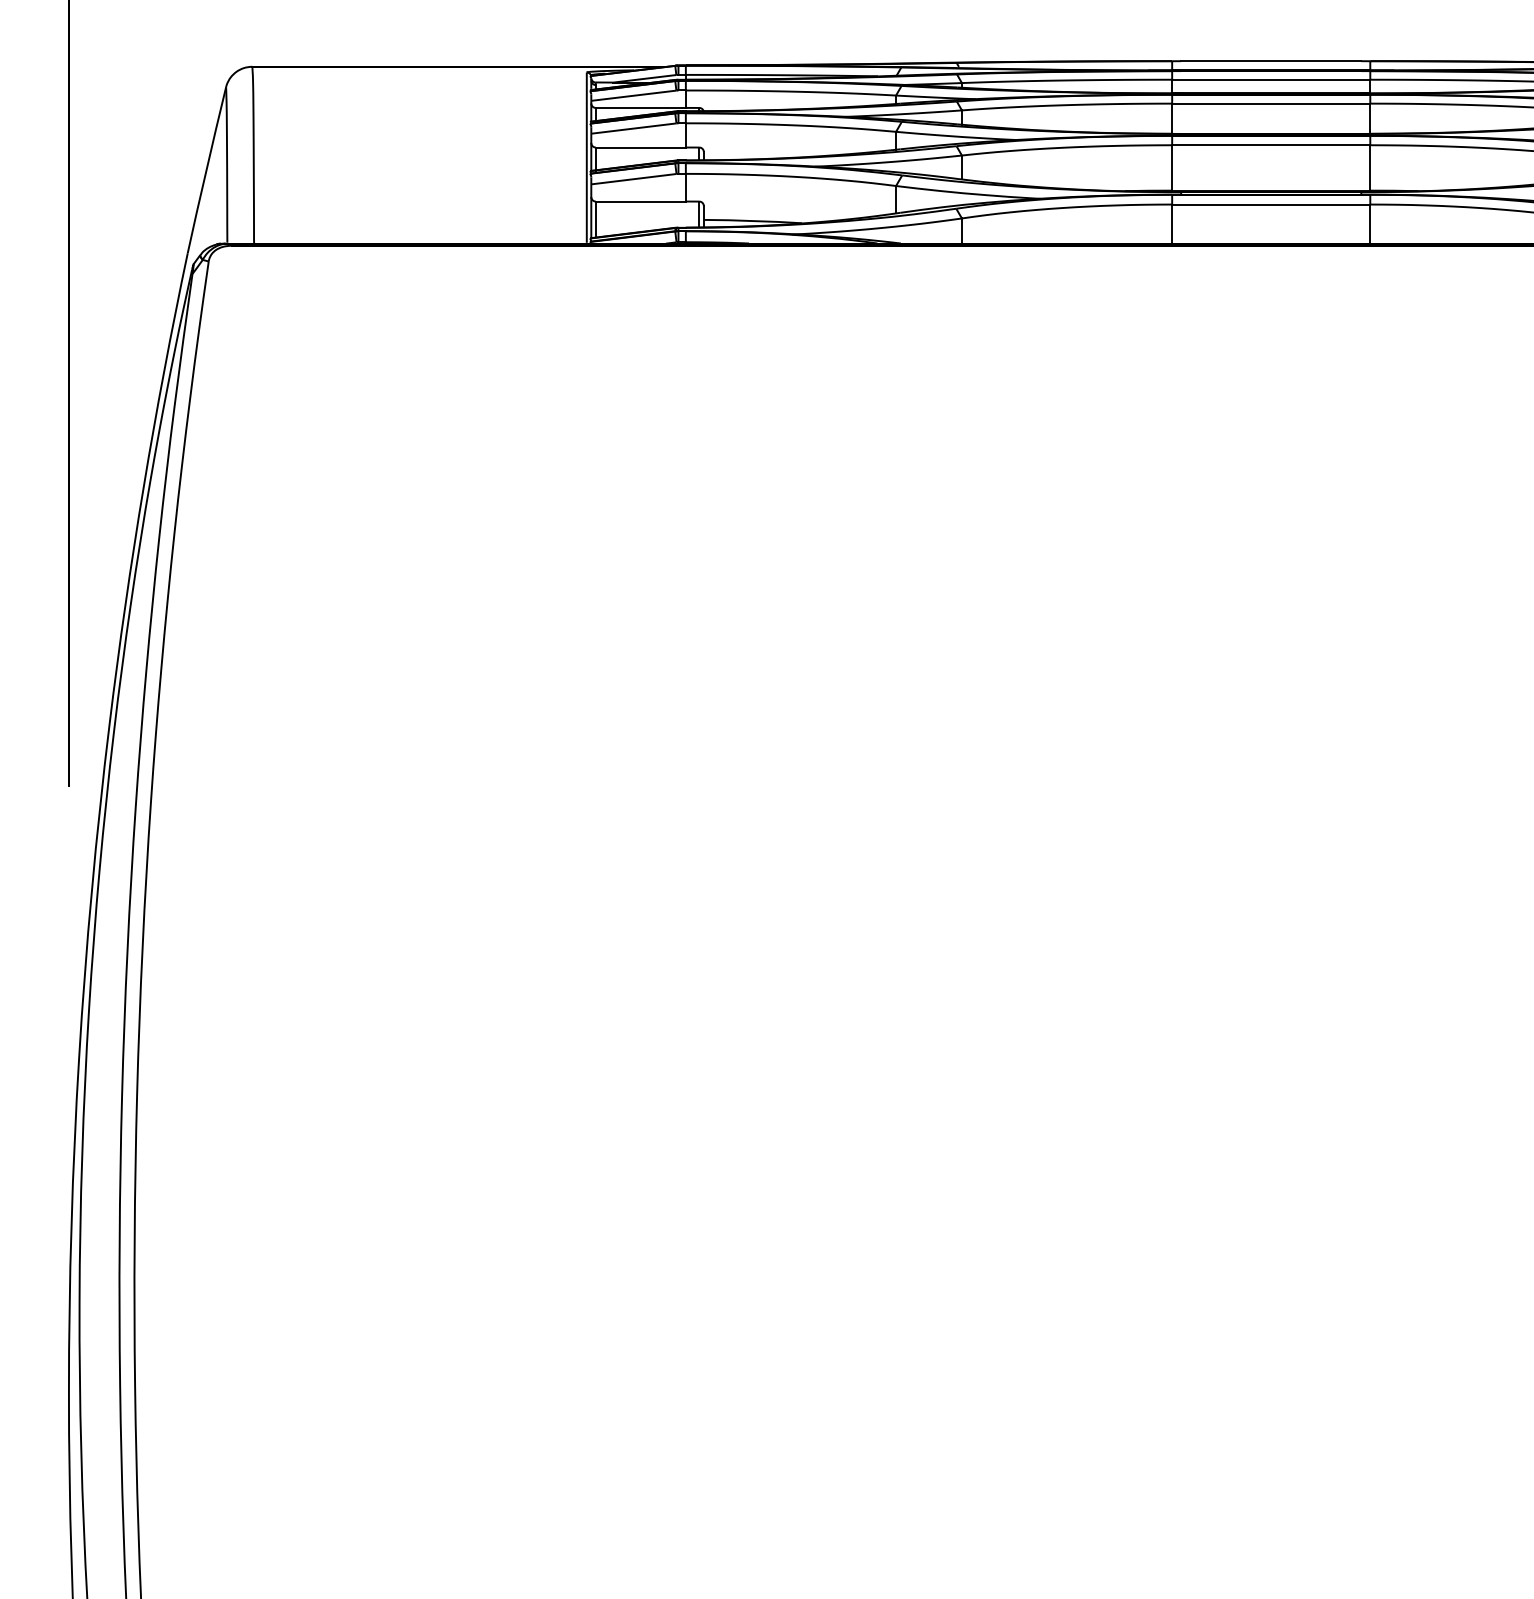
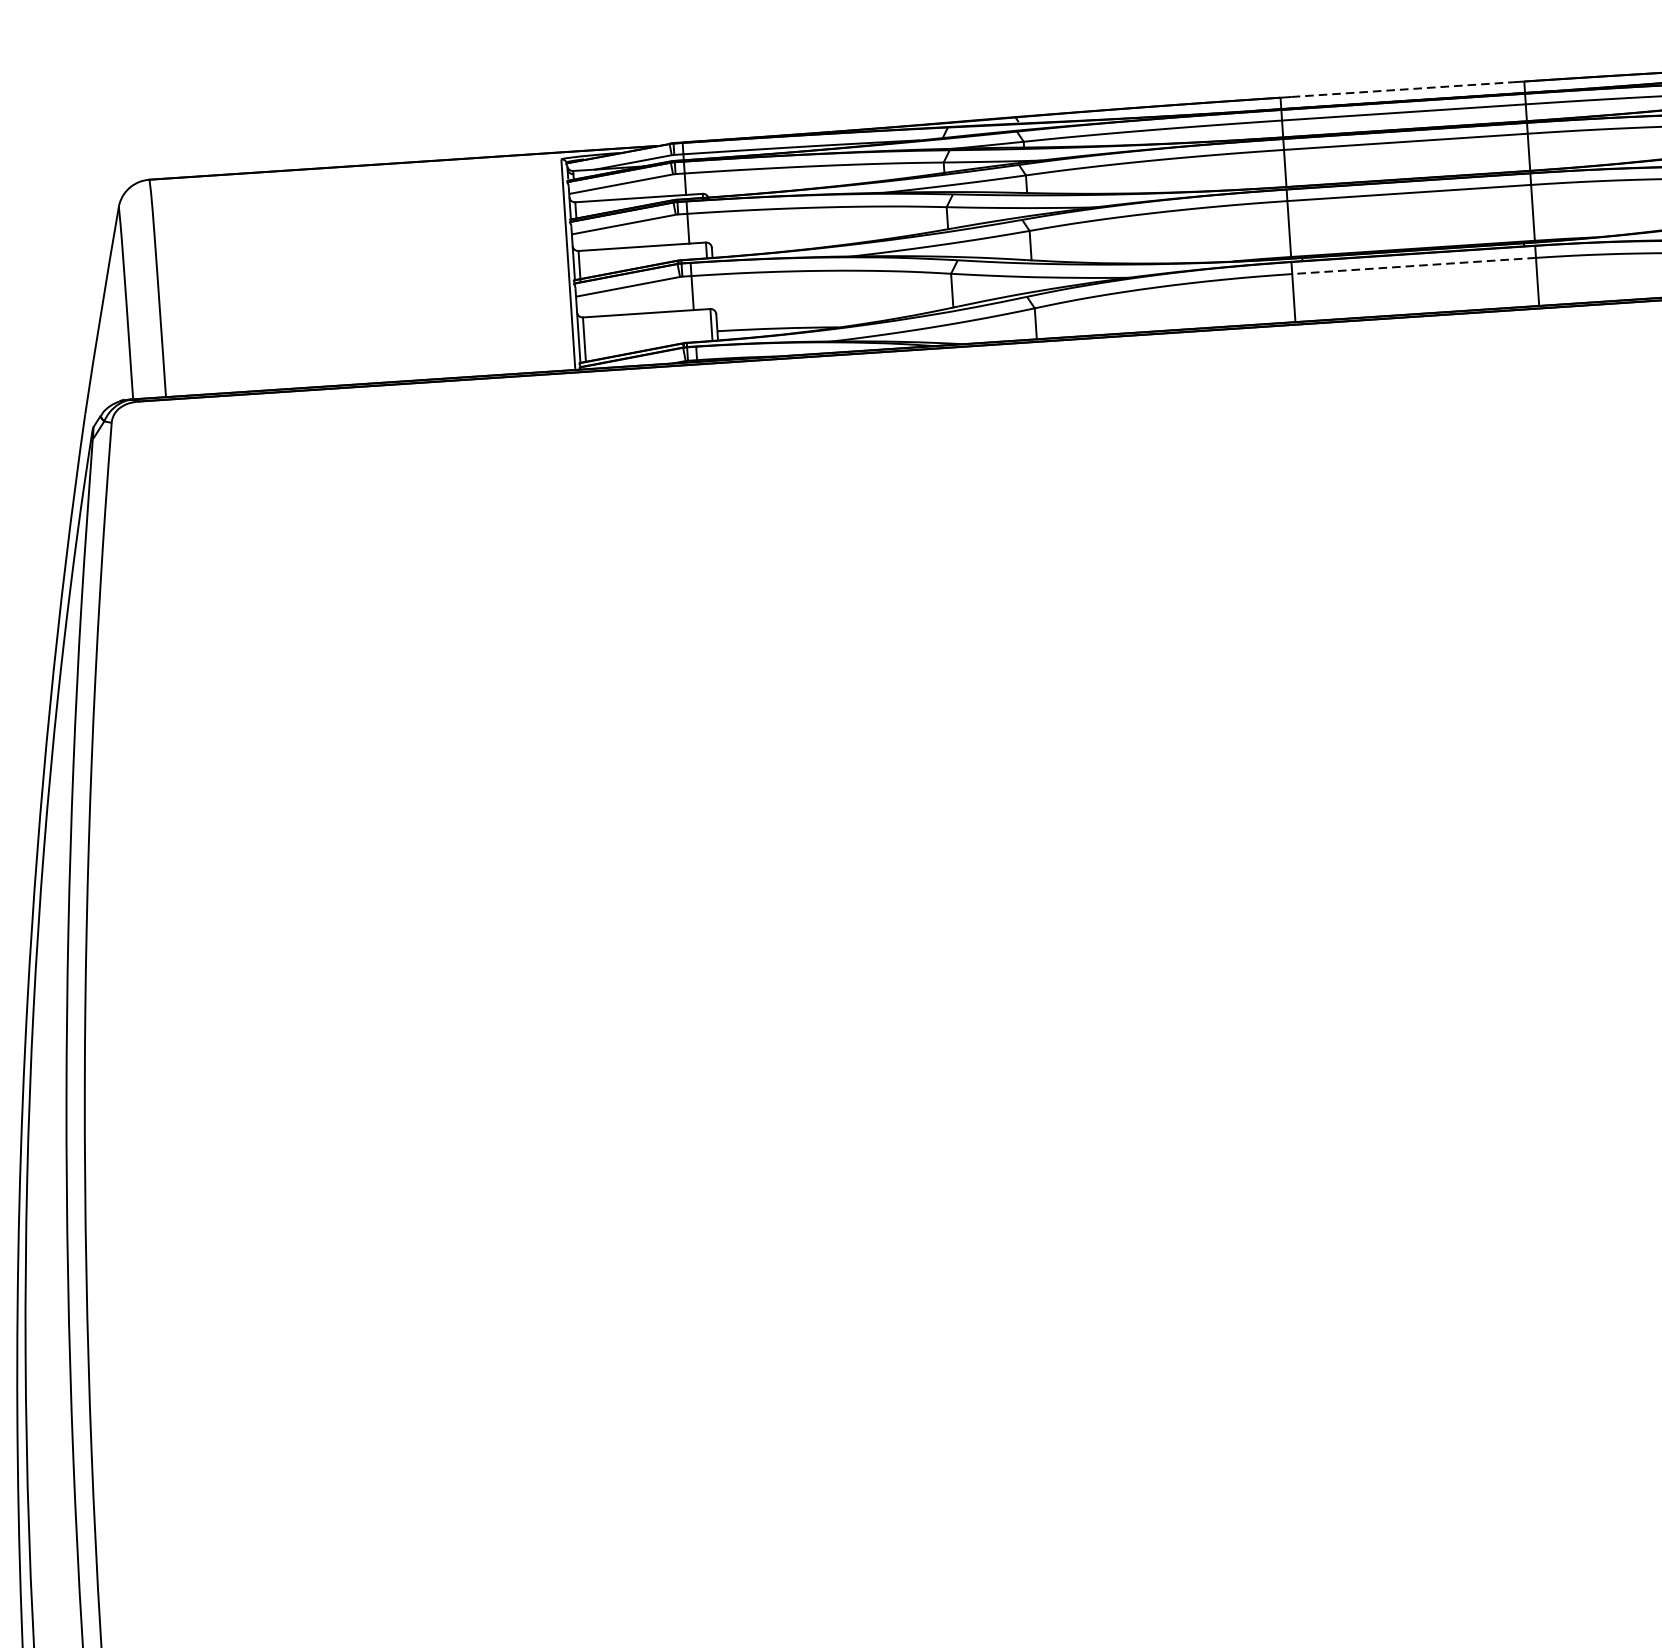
line: (1271, 61) -> (1402, 89), solid -> dashed
line: (1270, 204) -> (1413, 265), solid -> dashed

